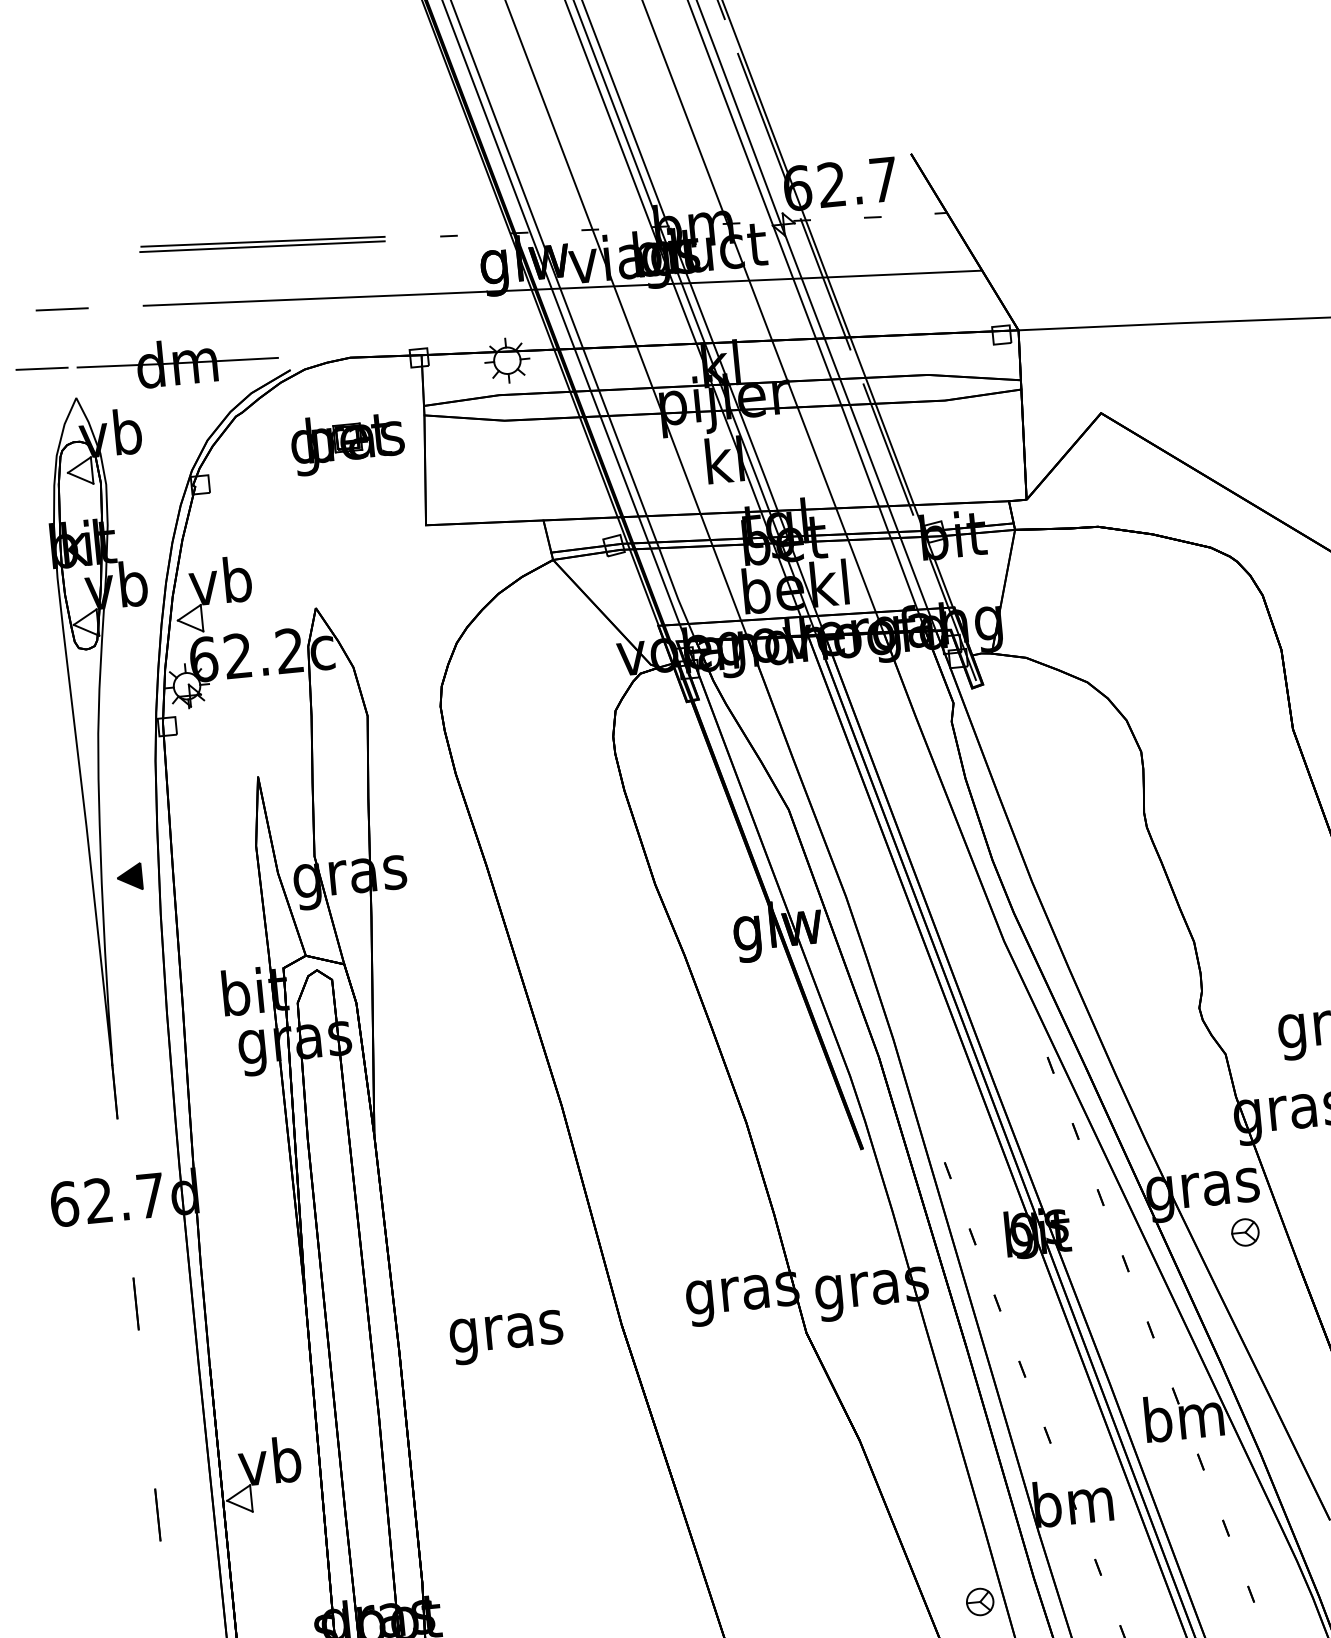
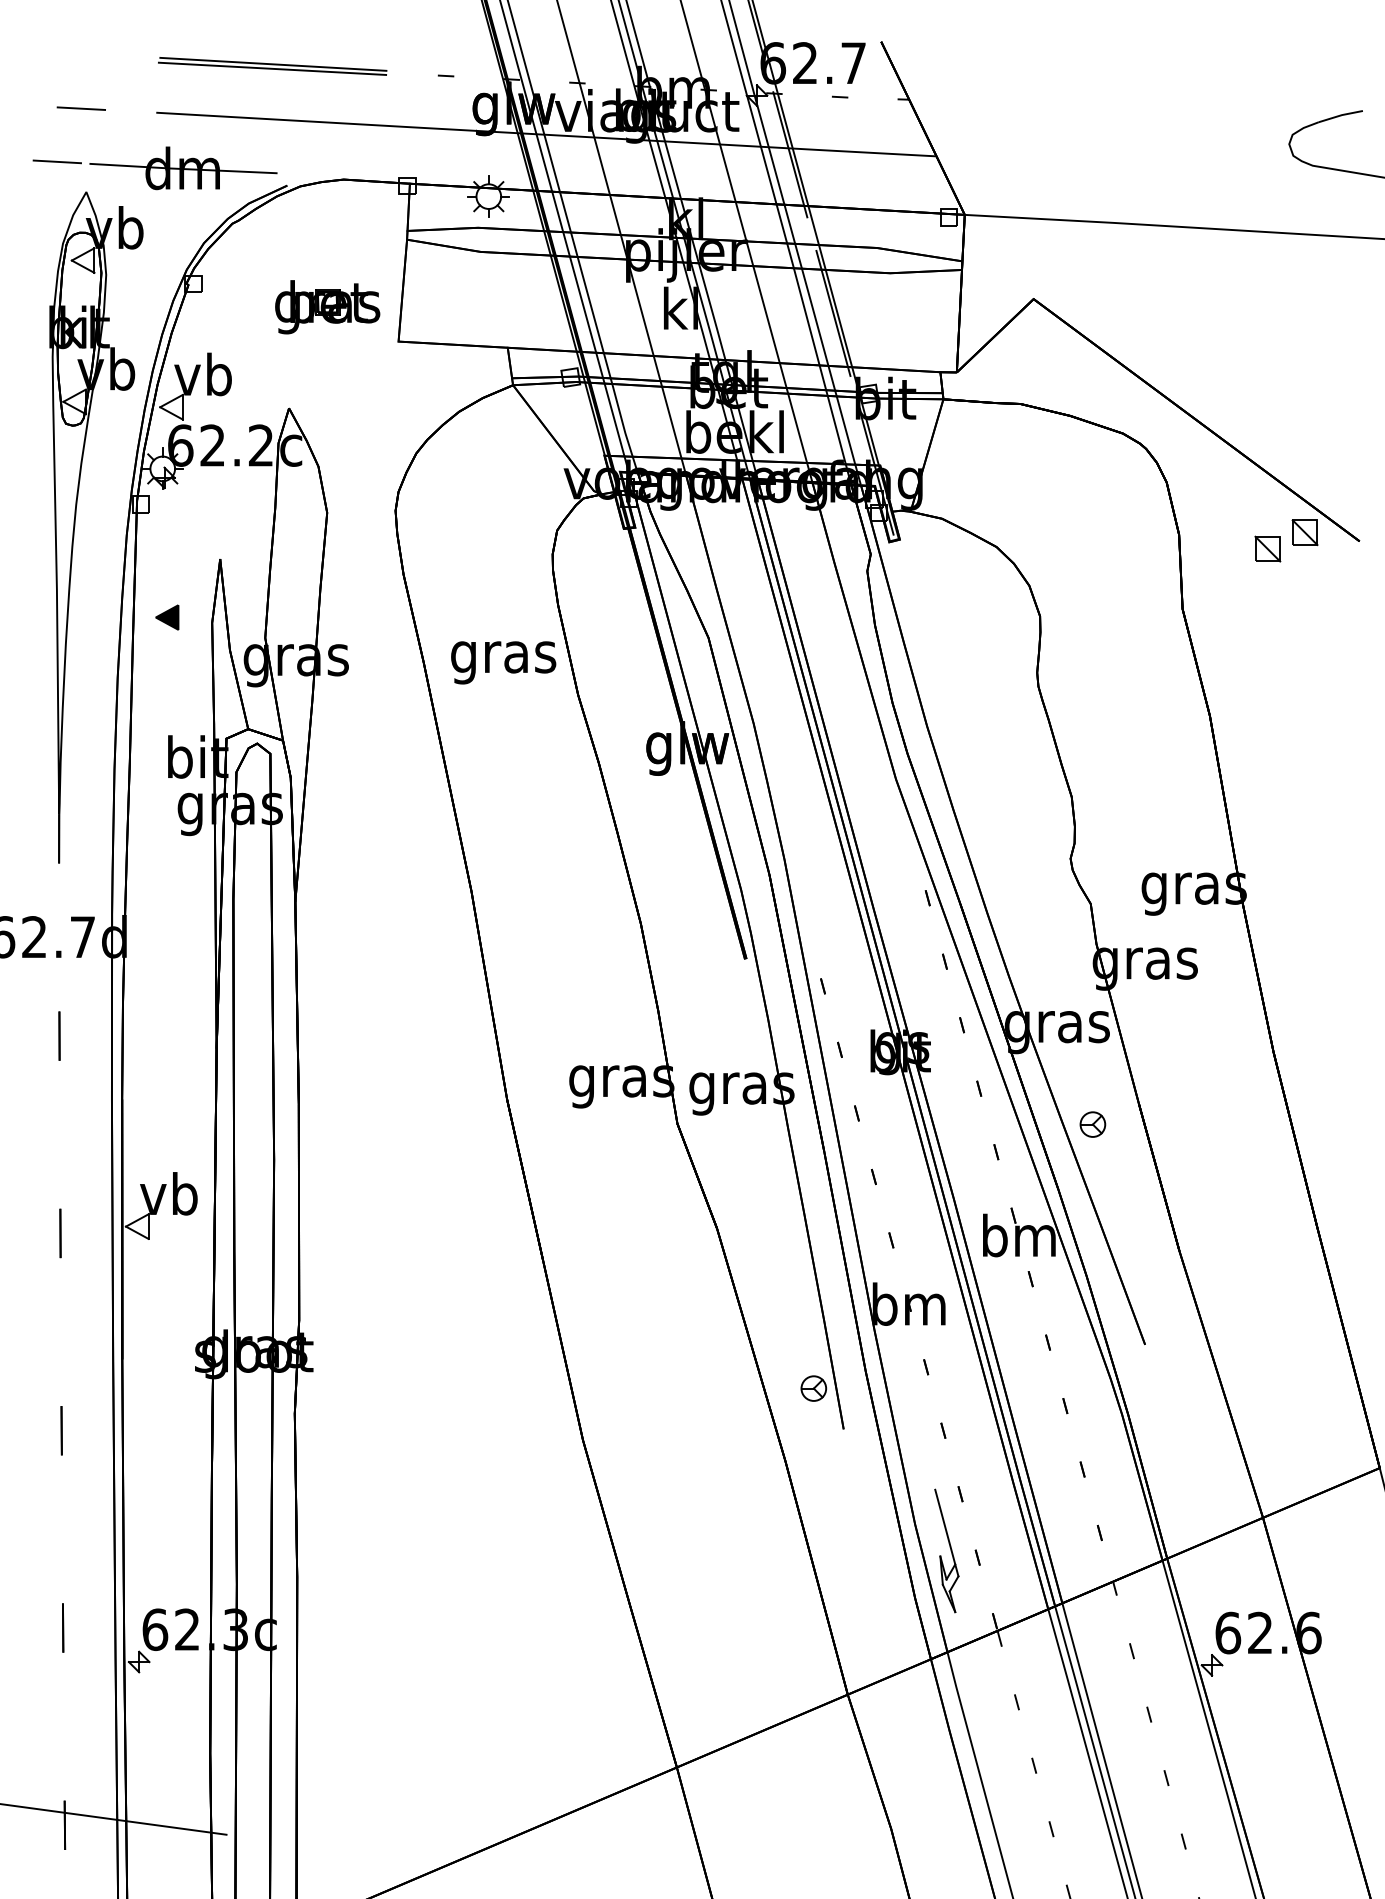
part: (347, 443) -> (327, 307), moved
part: (129, 877) -> (167, 617), moved
part: (1244, 1232) -> (1092, 1124), moved
text: (506, 1337) -> (503, 662), moved

